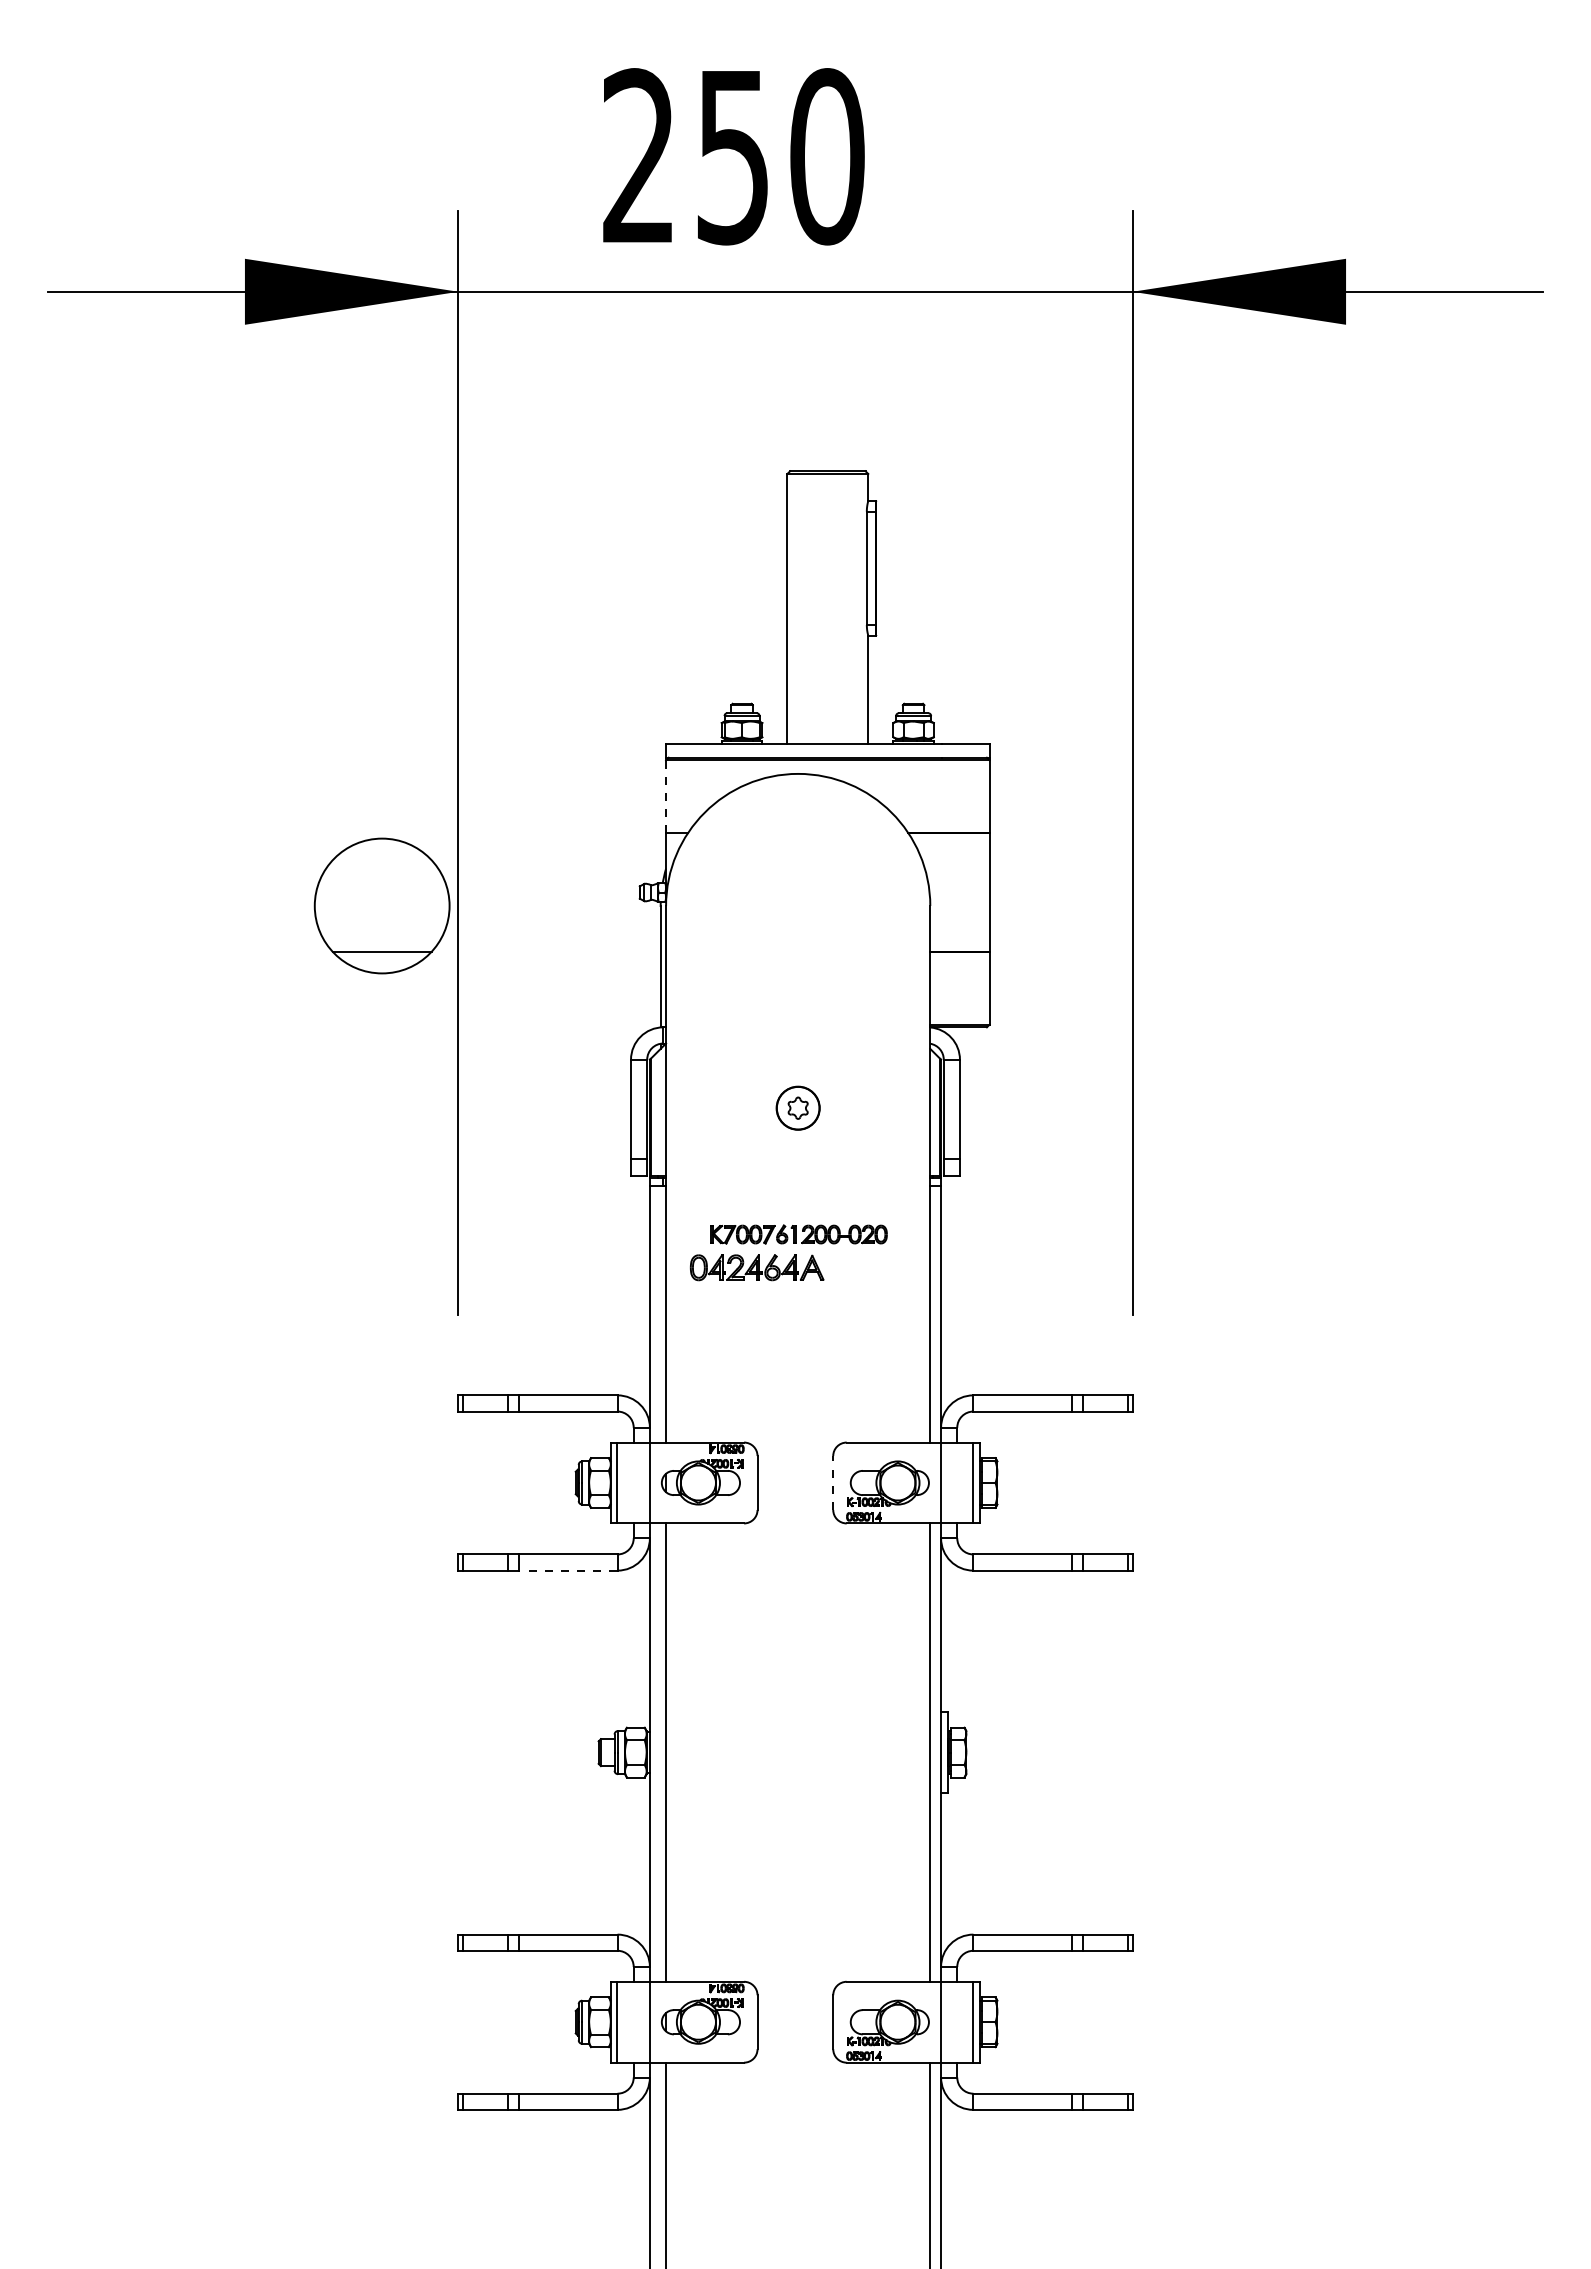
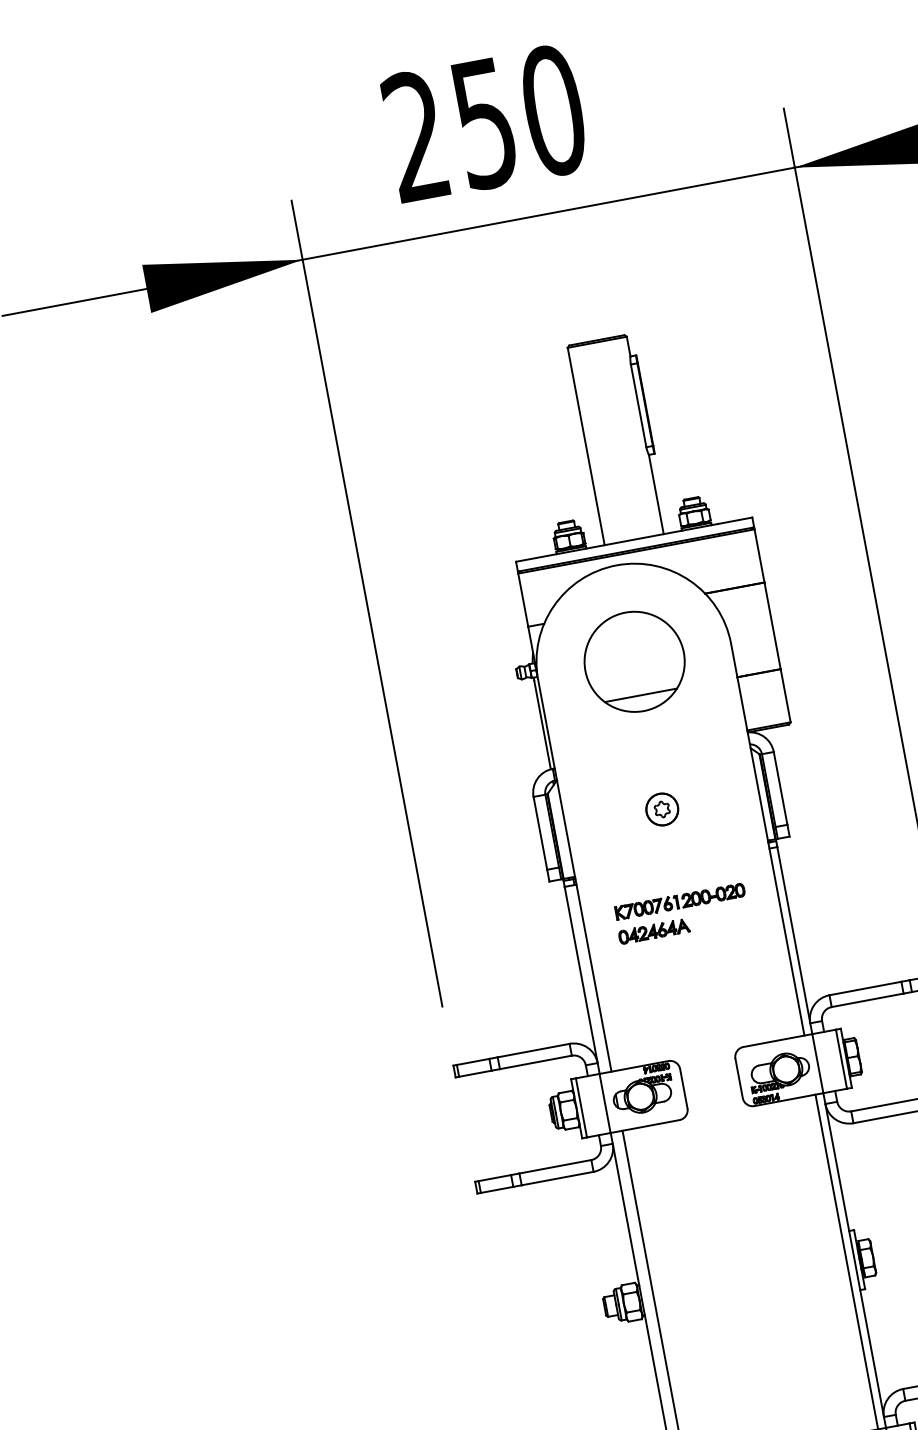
line: (666, 797) -> (523, 600), dashed -> solid
part: (381, 905) -> (634, 661), moved
part: (757, 1267) -> (654, 931), size x0.71
line: (833, 1483) -> (739, 1078), dashed -> solid
line: (567, 1570) -> (557, 1178), dashed -> solid

